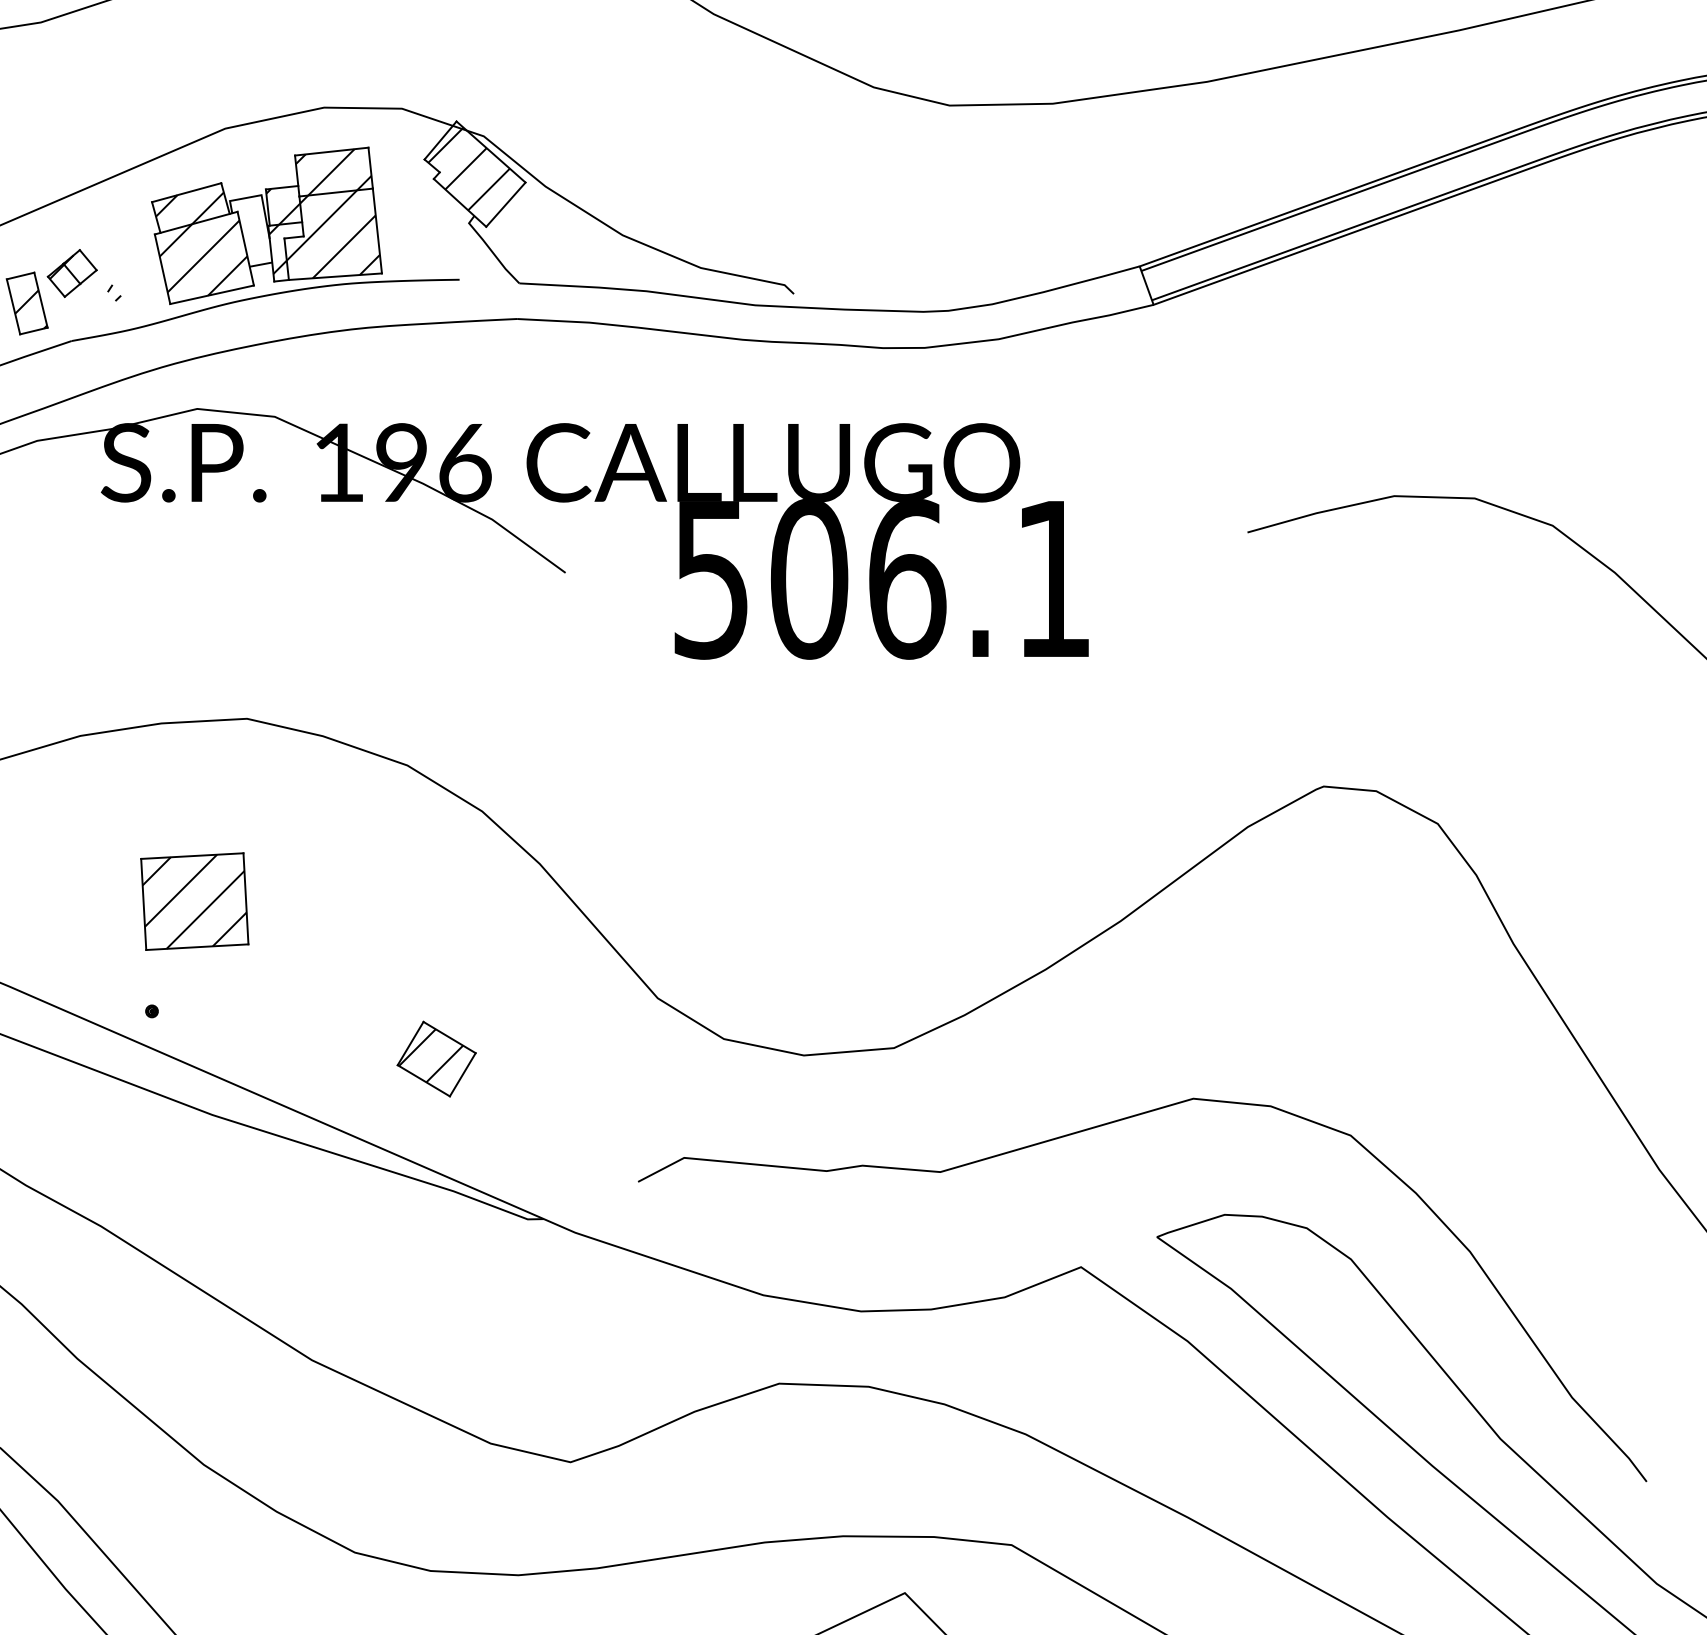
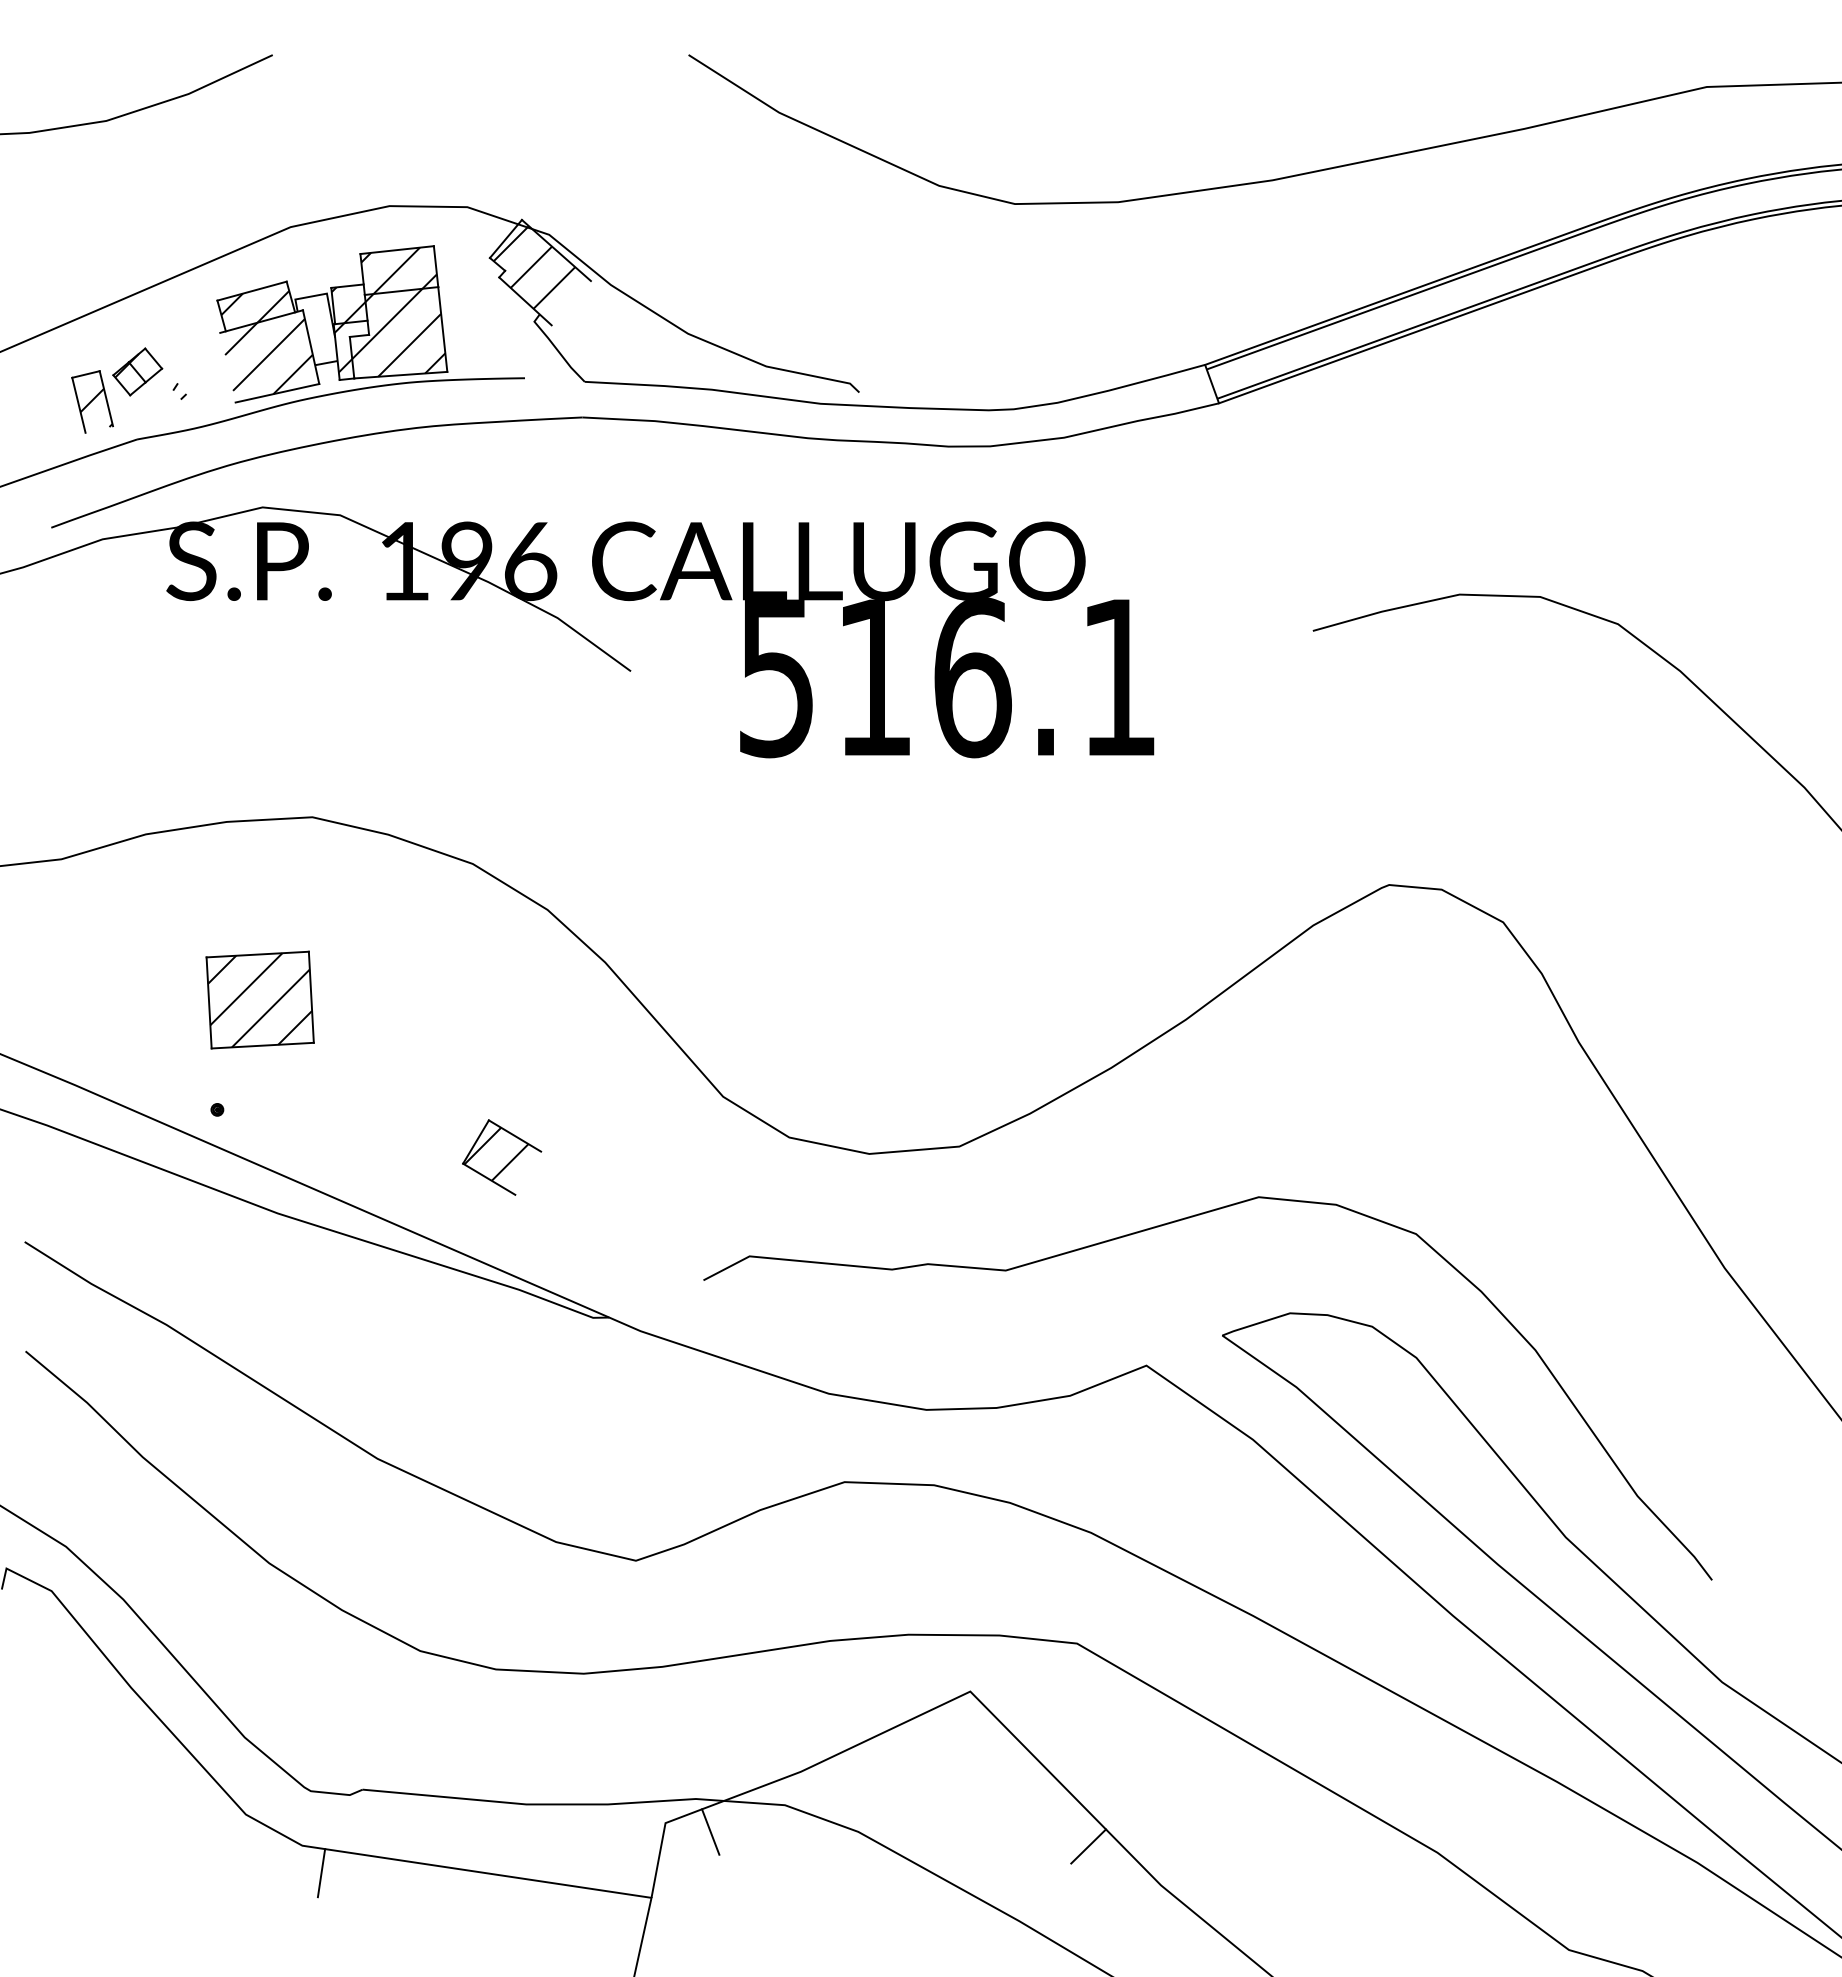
line: (505, 205) -> (570, 303), removed
line: (162, 269) -> (227, 367), removed
line: (34, 331) -> (99, 429), removed
text: (809, 579) -> (874, 677), 506.1 -> 516.1
line: (463, 1074) -> (528, 1172), removed

